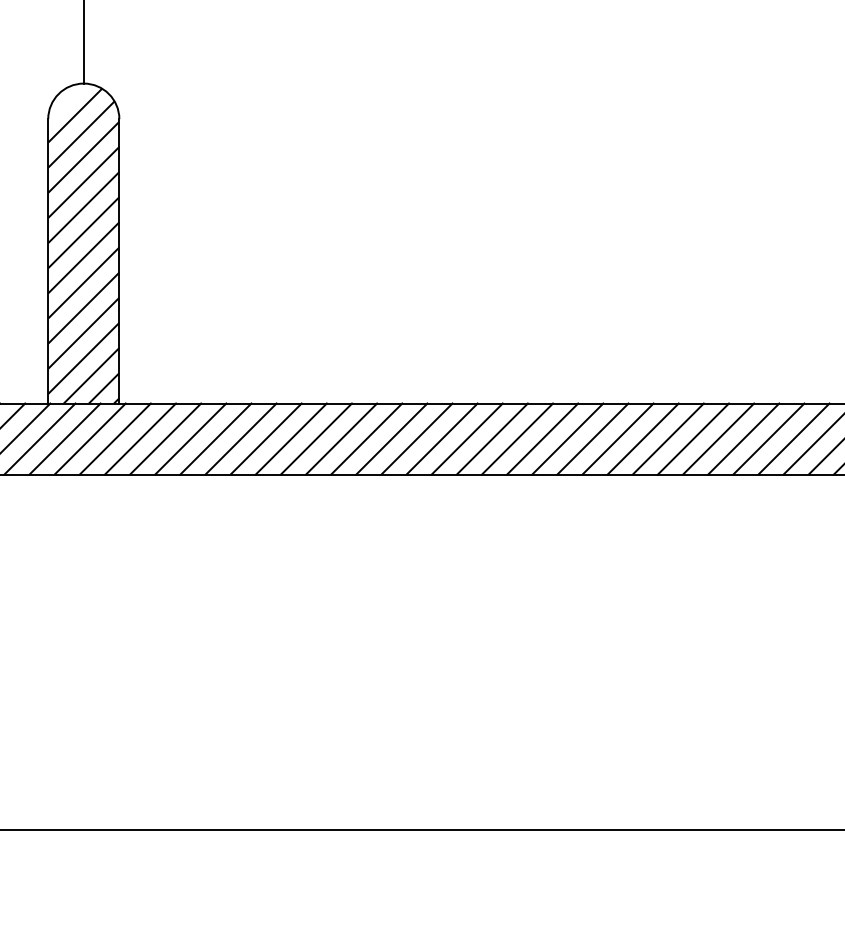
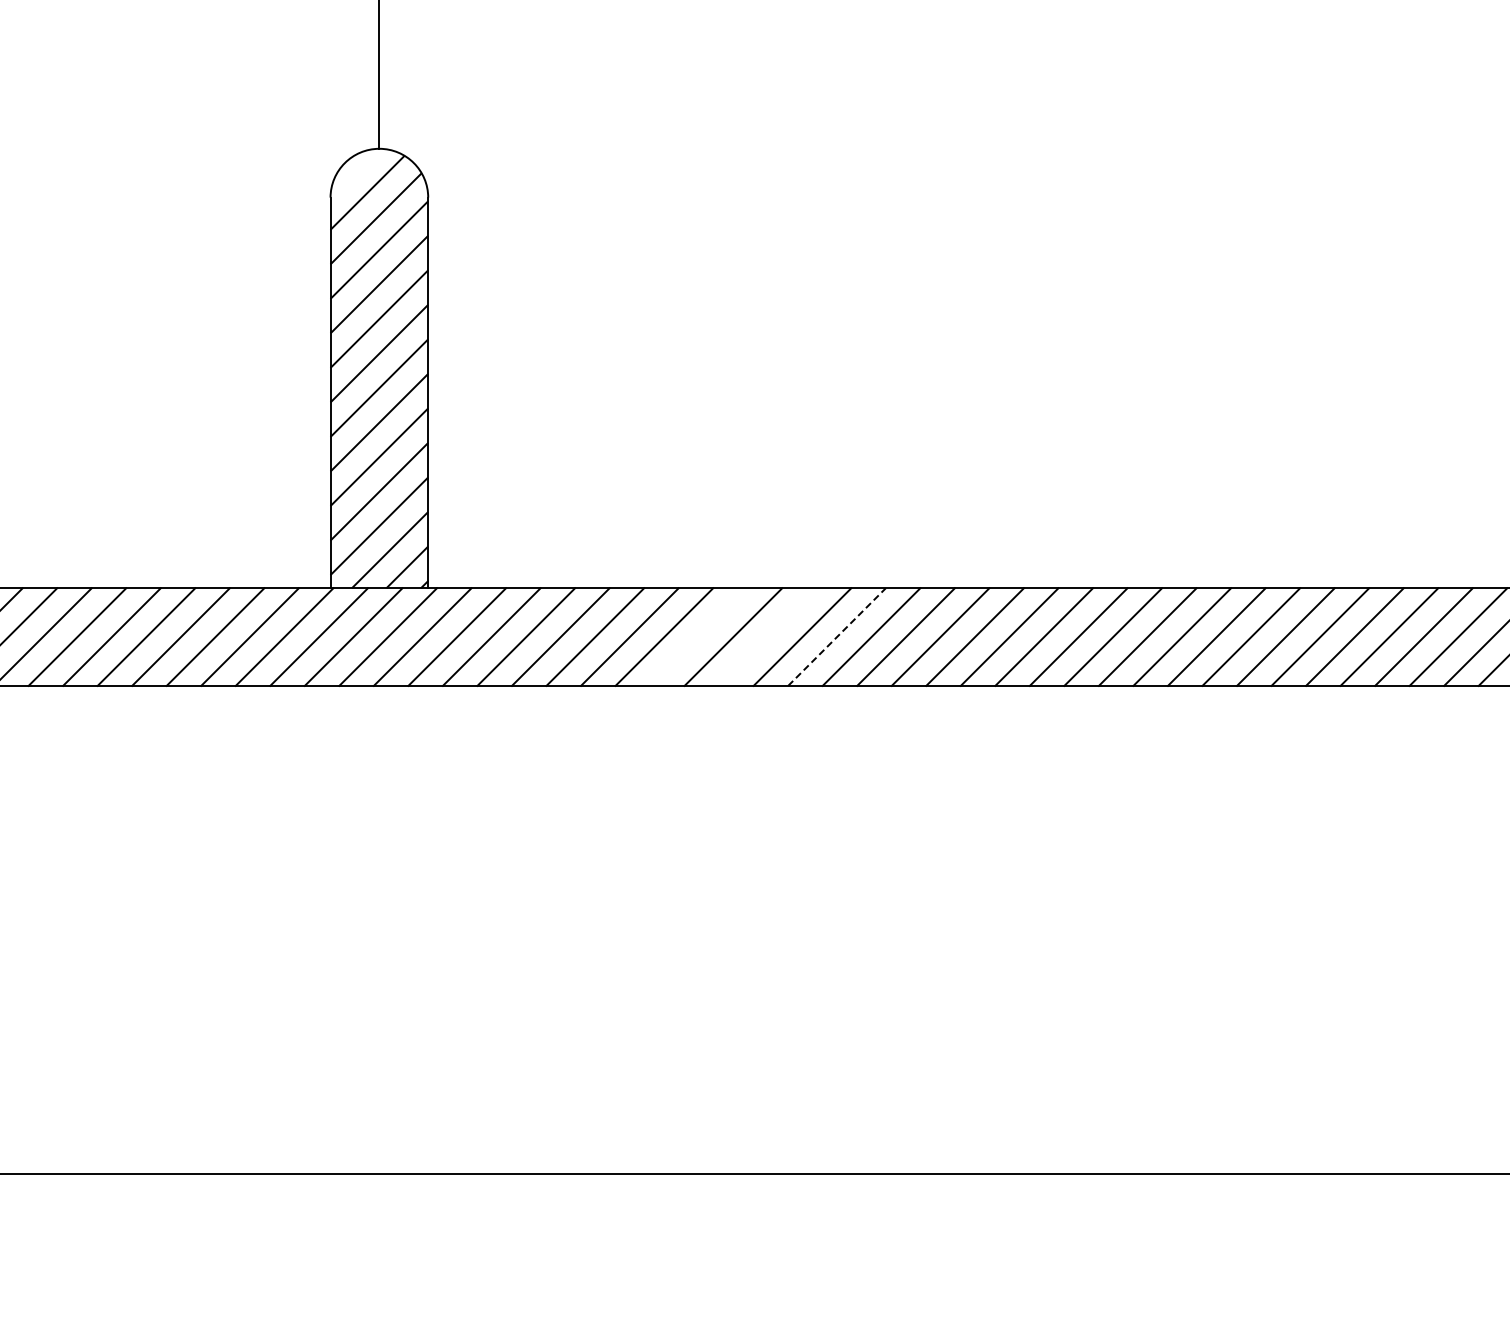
line: (316, 438) -> (698, 636), removed
line: (366, 438) -> (767, 636), removed
line: (417, 438) -> (837, 636), solid -> dashed

